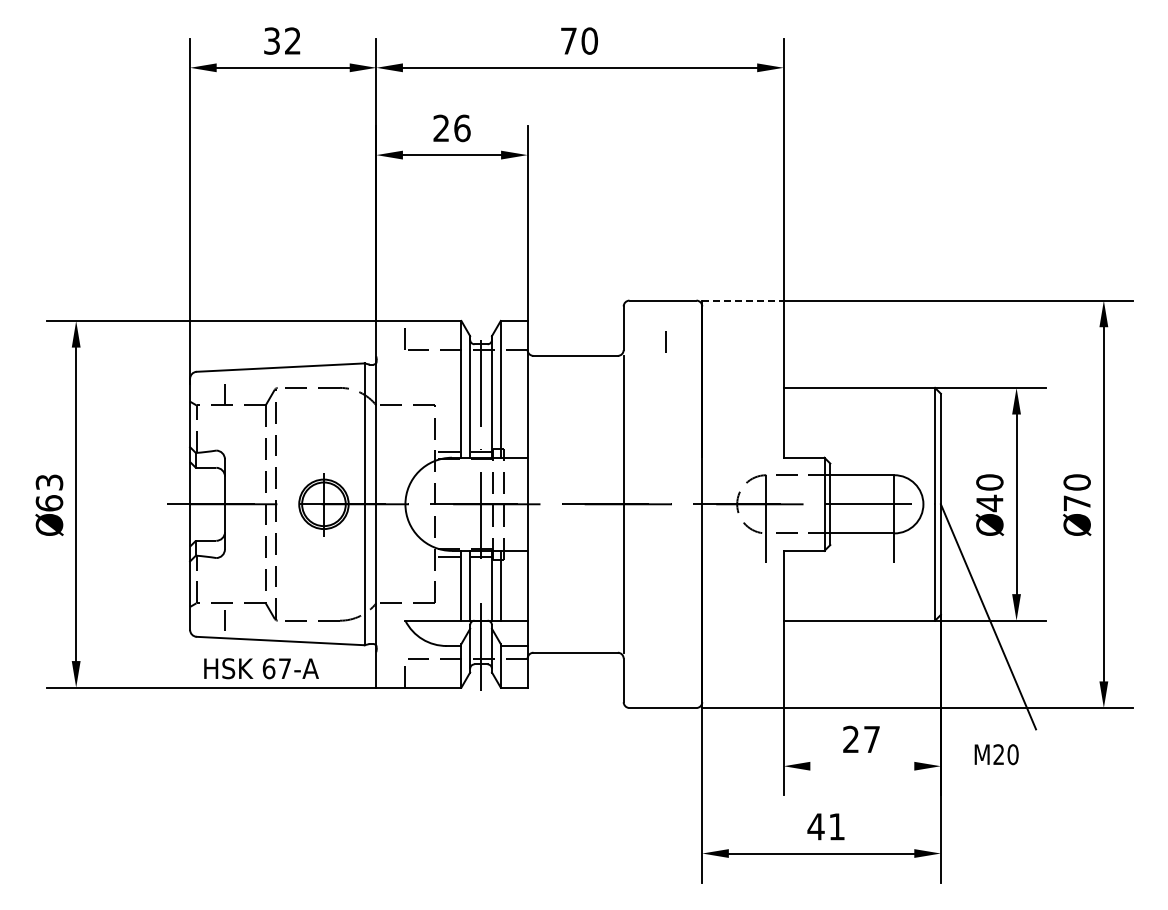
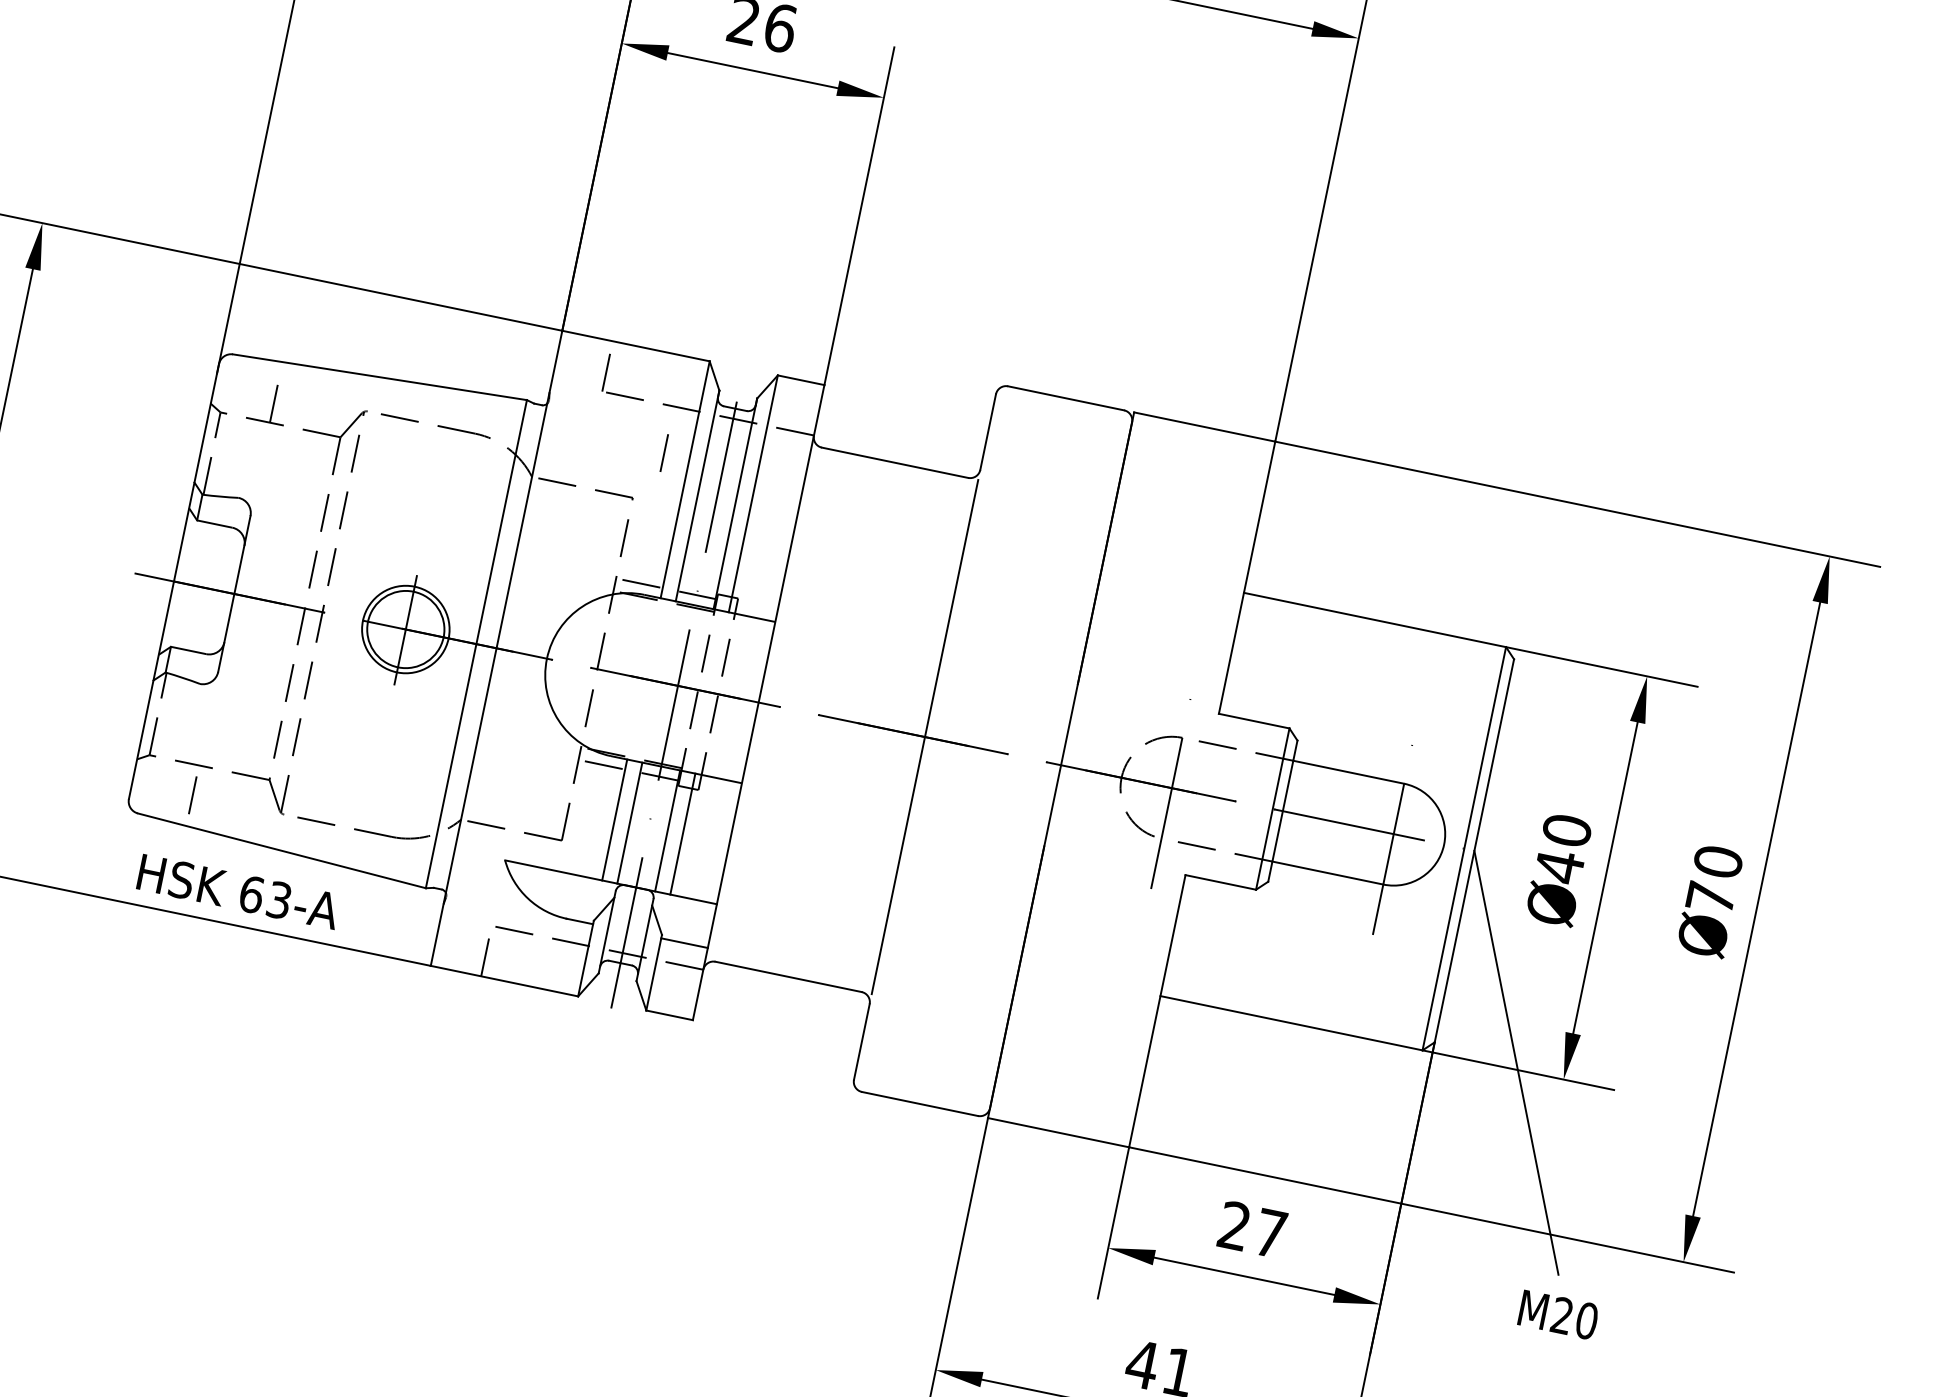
line: (743, 300) -> (1205, 427), dashed -> solid
line: (665, 341) -> (663, 452), moved
text: (284, 668) -> (278, 899), 67-A -> 63-A
text: (996, 754) -> (1558, 1314), moved
line: (862, 766) -> (1244, 1276), added

